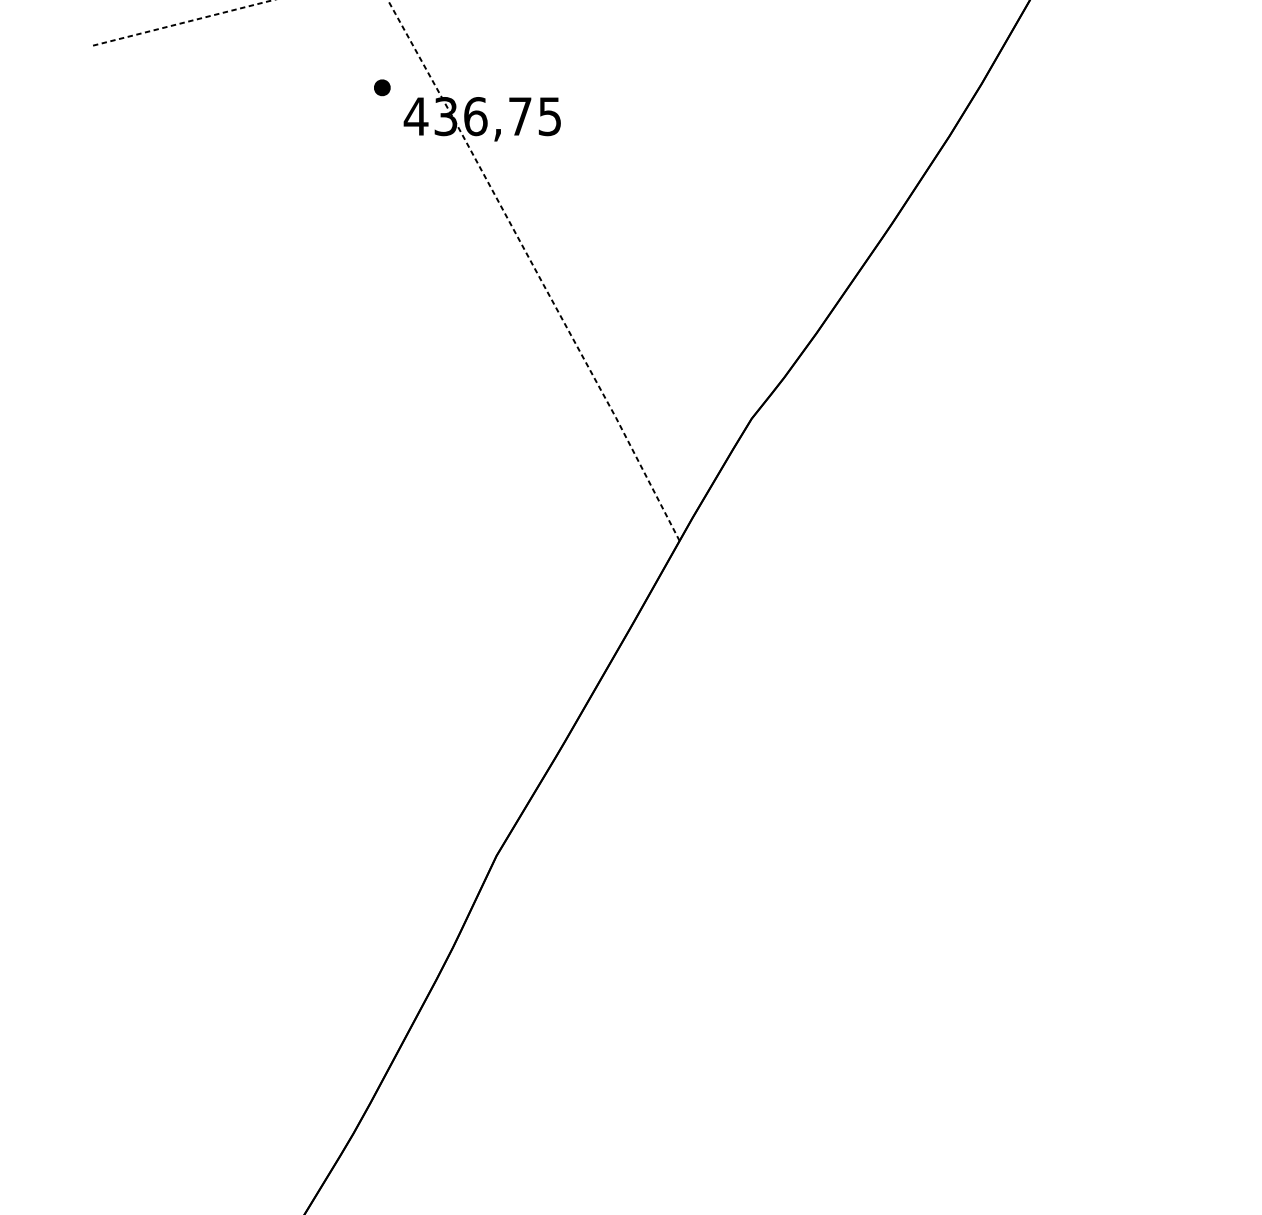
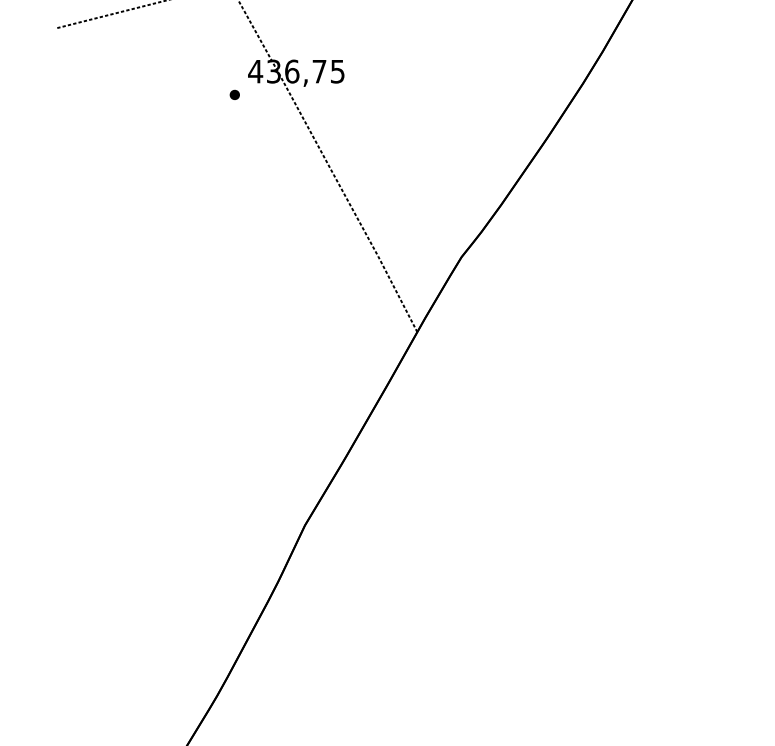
part: (381, 87) -> (234, 94), moved

